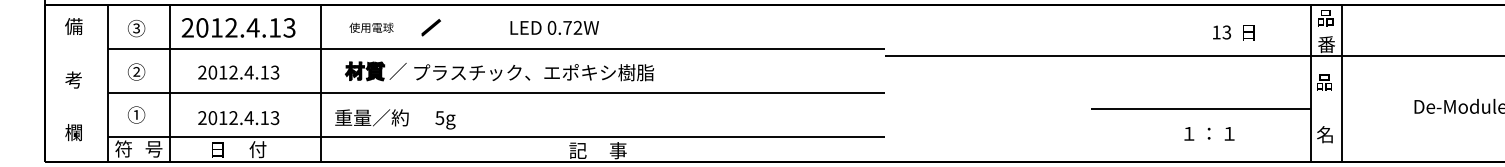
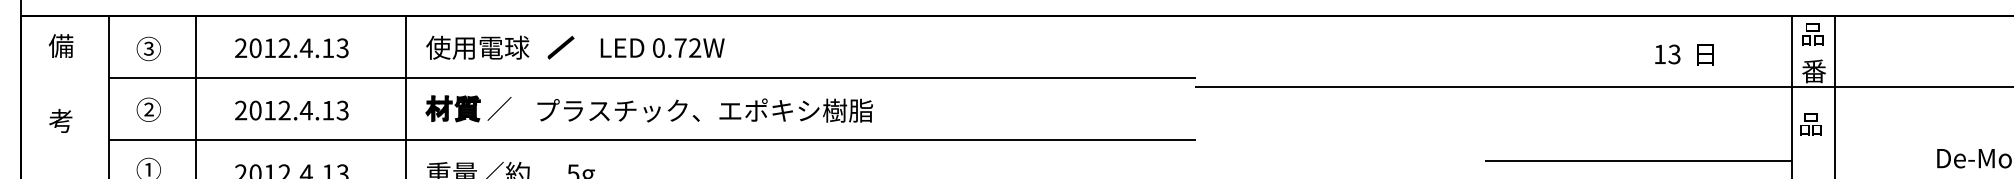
part: (371, 27) -> (477, 47), size x1.67
part: (554, 27) -> (662, 47), moved
part: (238, 28) -> (291, 48), size x0.71
part: (375, 71) -> (467, 109), moved

